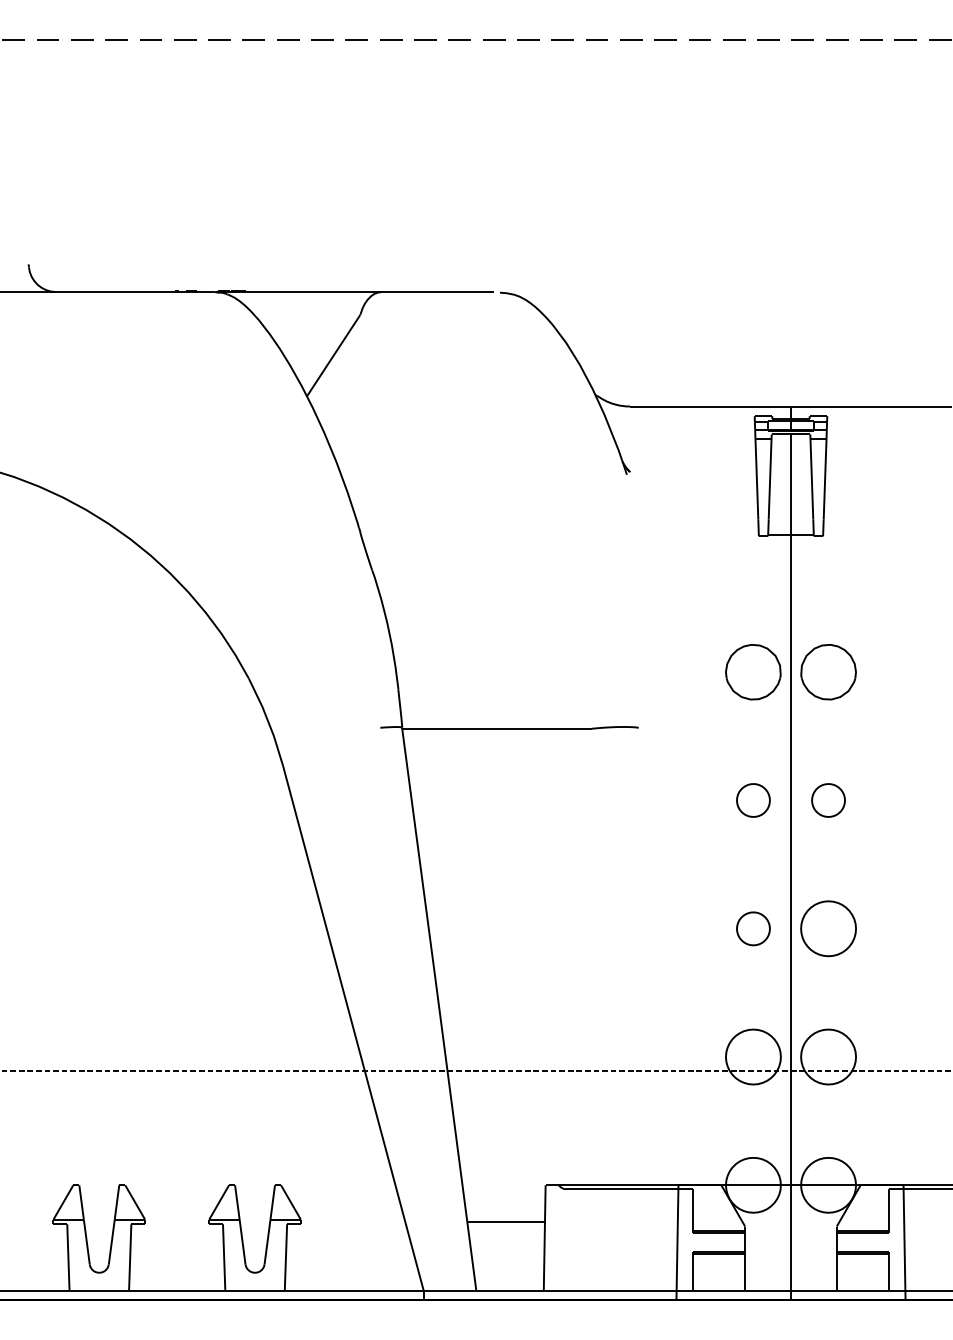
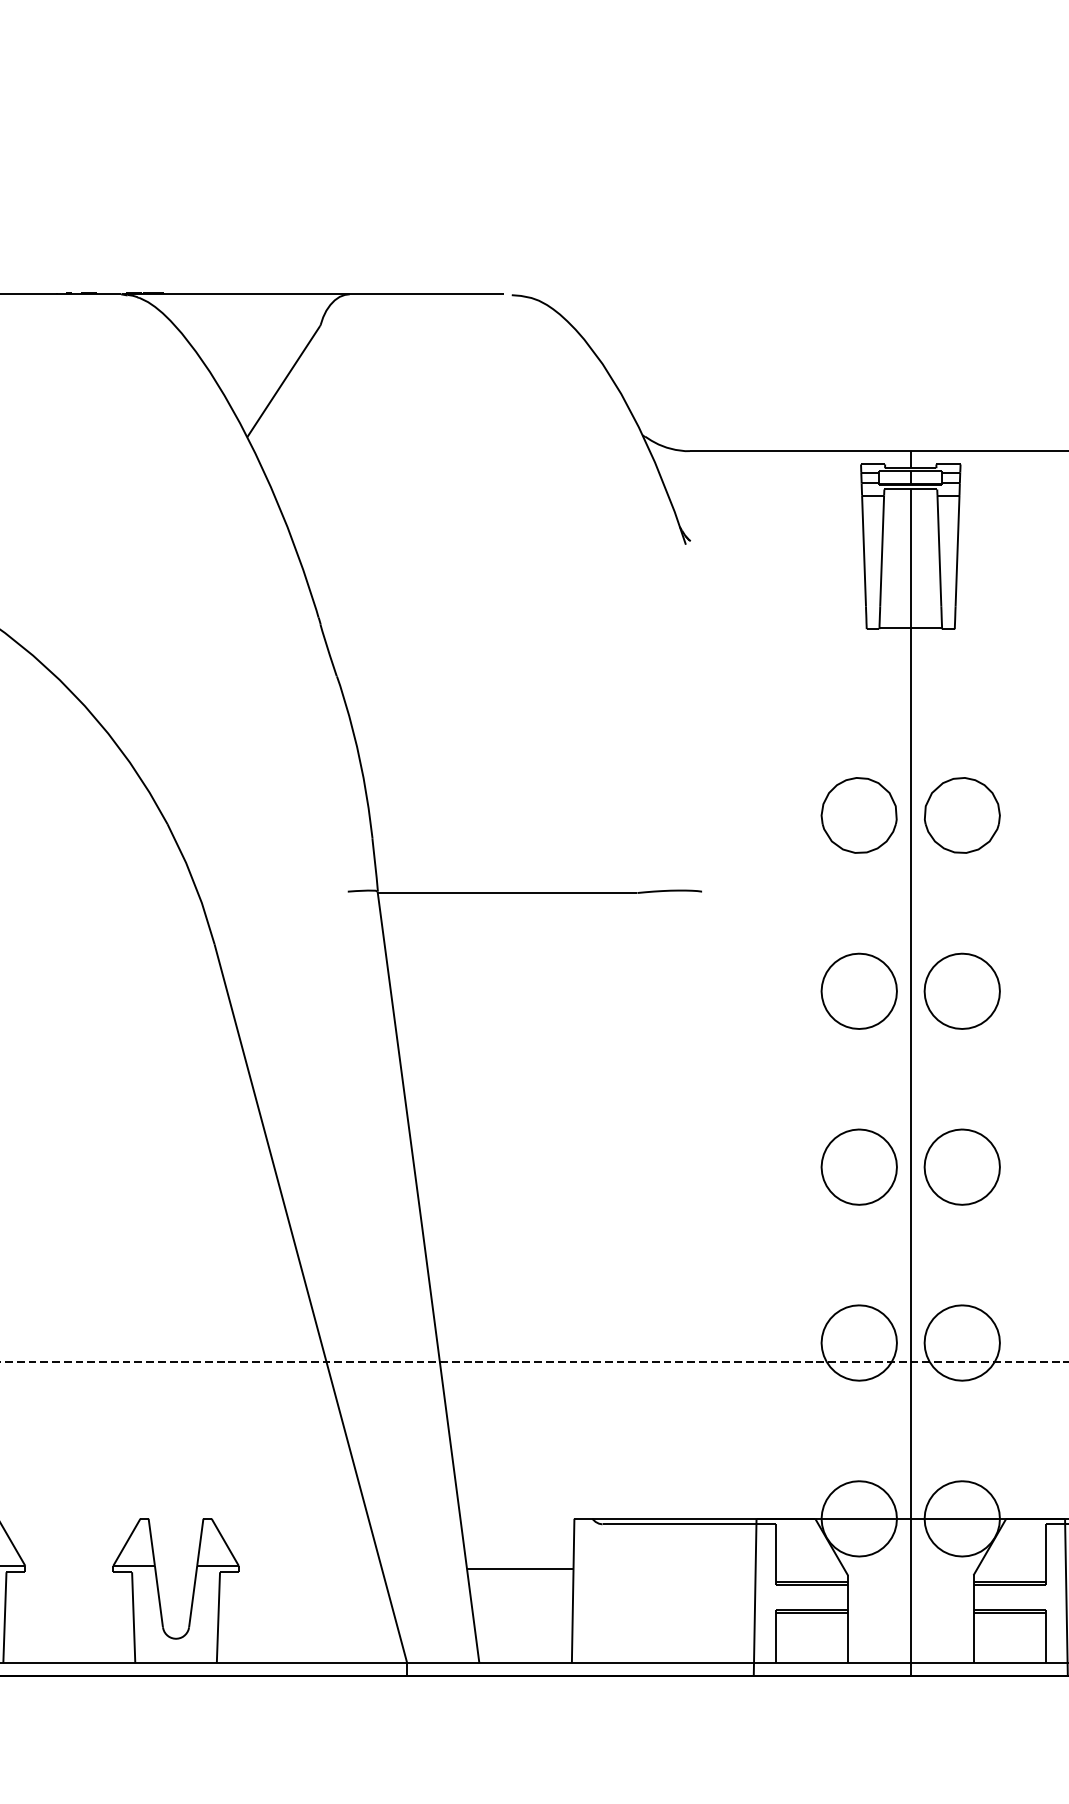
part: (753, 800) -> (859, 991), size x1.67
part: (828, 800) -> (962, 991), size x1.67
part: (753, 928) -> (859, 1166), size x1.67

